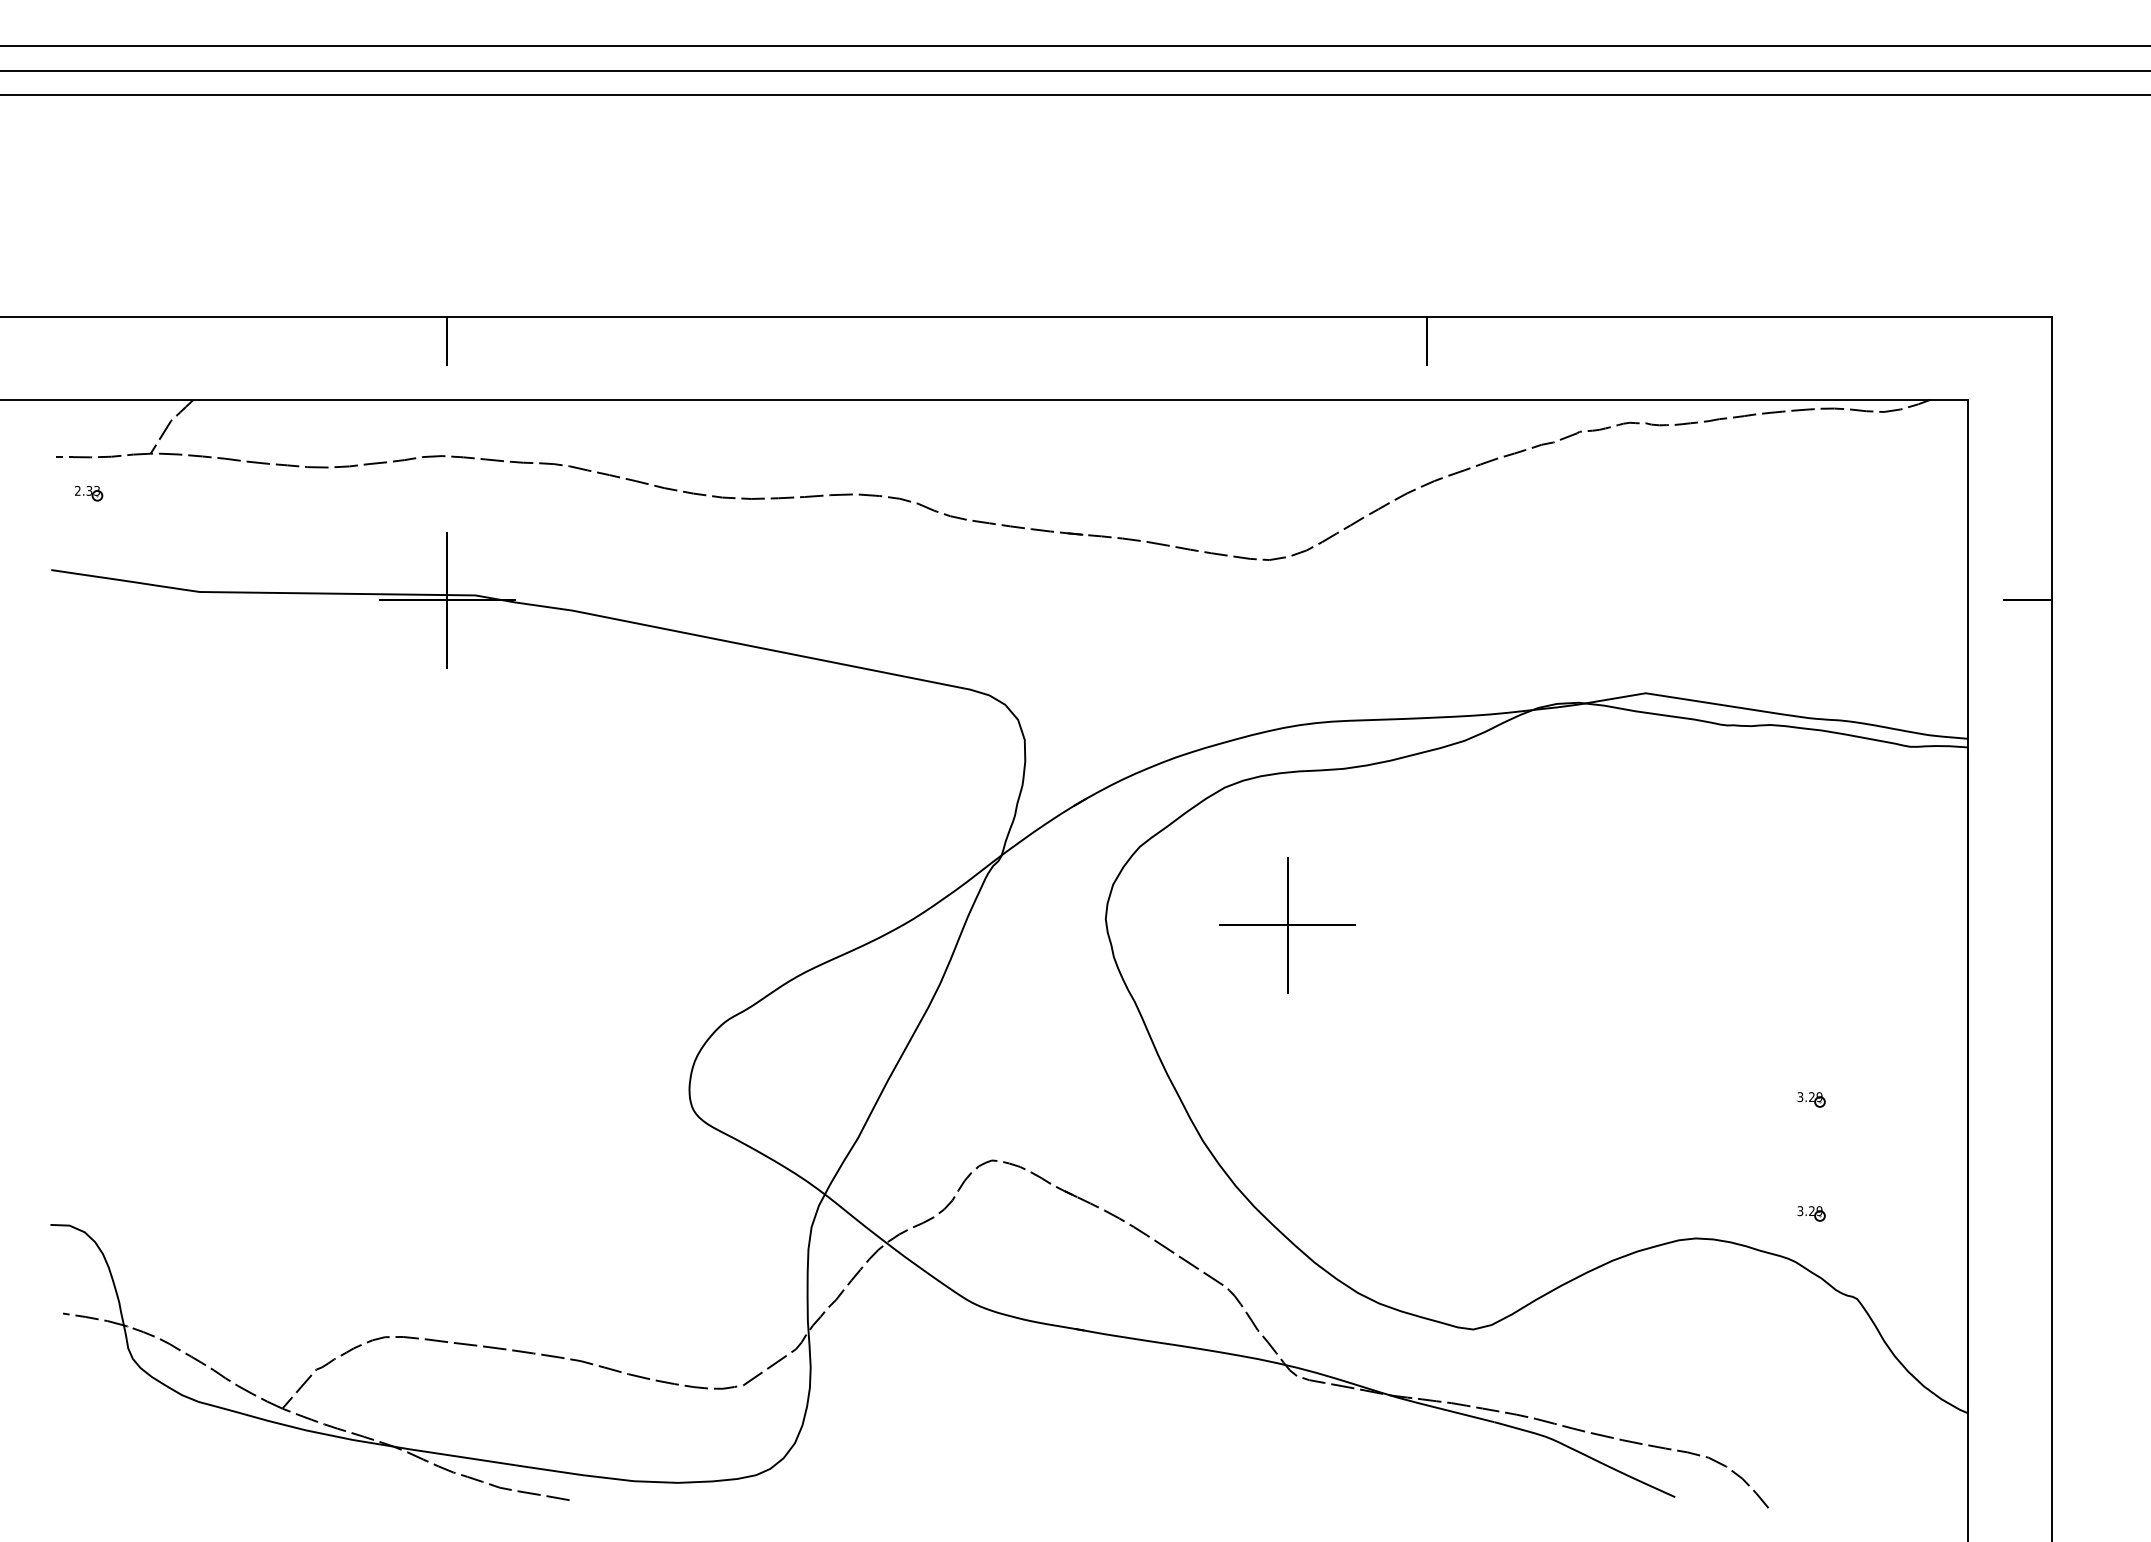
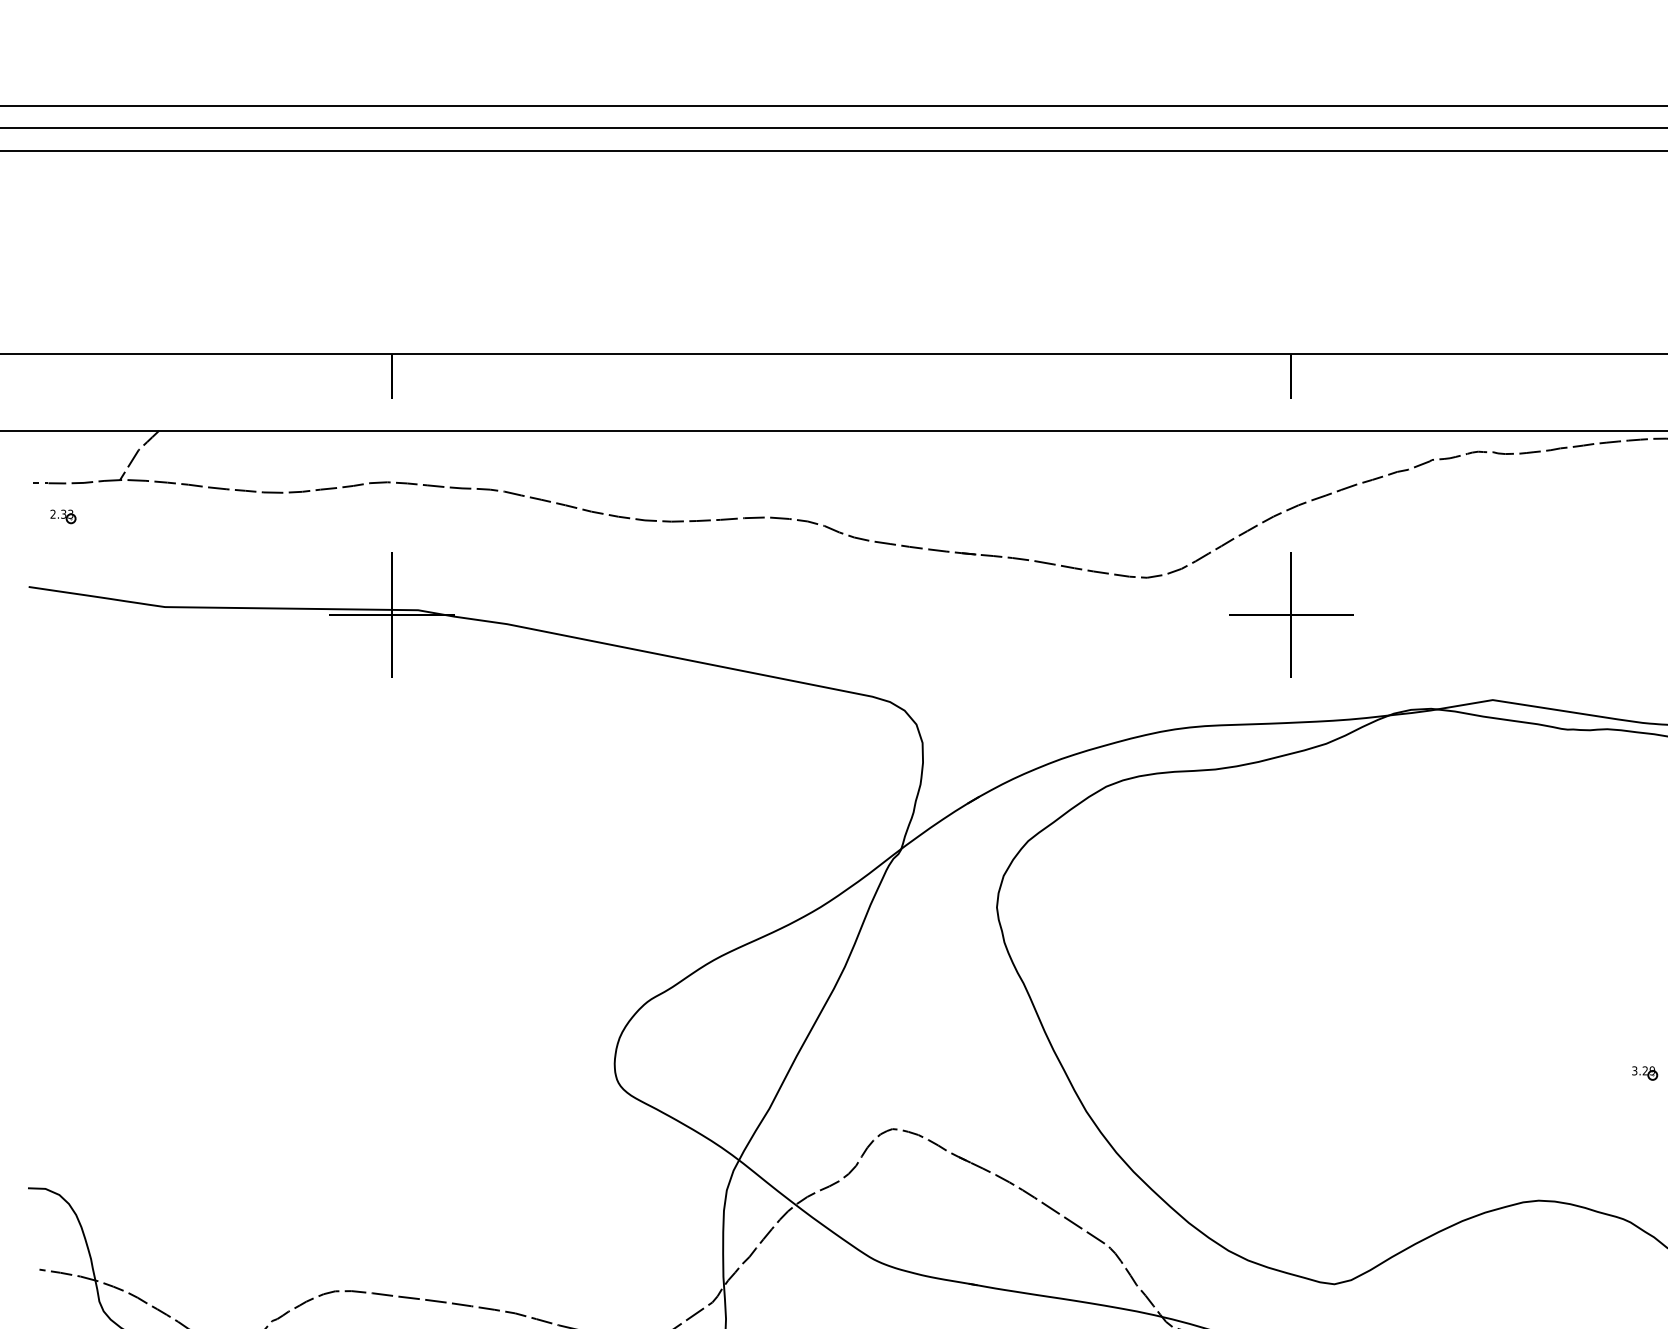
part: (1287, 925) -> (1291, 614), moved
part: (1811, 1213) -> (1644, 1177), removed

